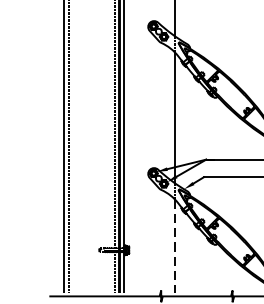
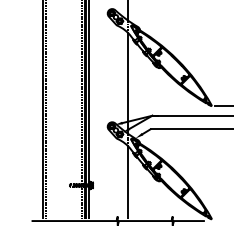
line: (175, 247) -> (128, 183), dashed -> solid

